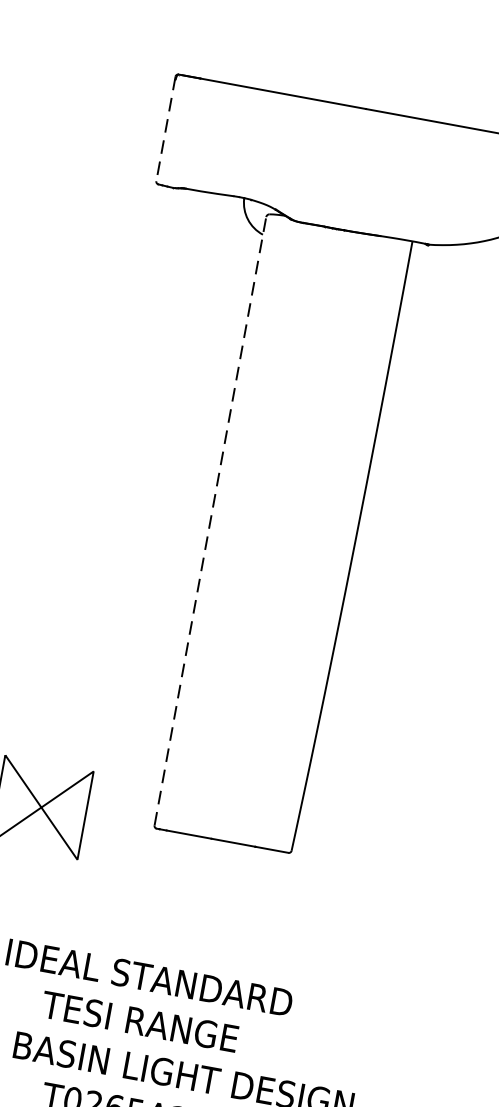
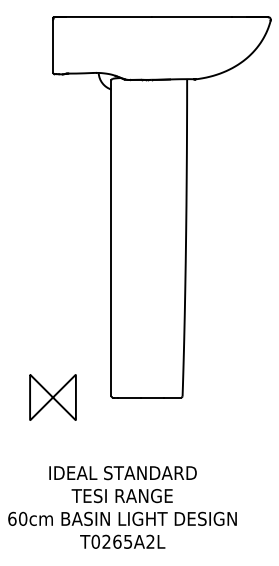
line: (166, 129) -> (53, 45), dashed -> solid
line: (210, 521) -> (111, 238), dashed -> solid

